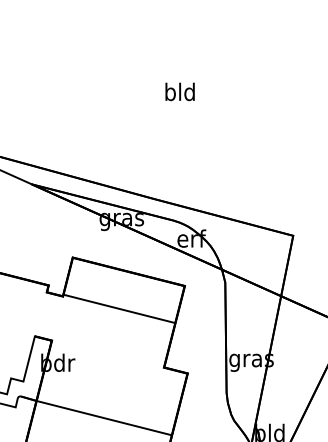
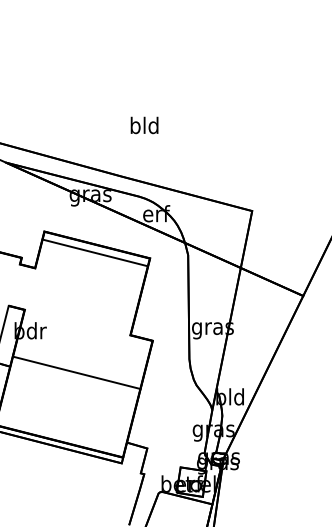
text: (180, 91) -> (144, 125), moved
line: (119, 308) -> (95, 252), moved
line: (103, 417) -> (76, 372), moved

